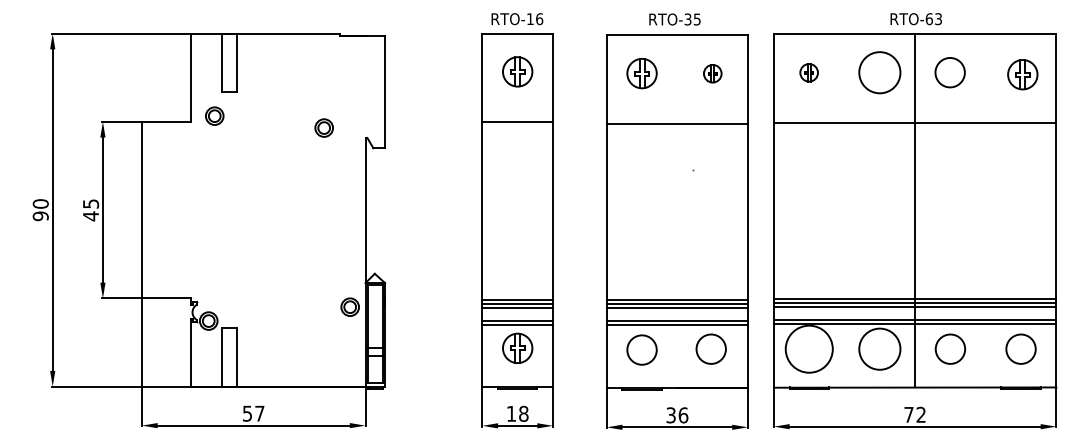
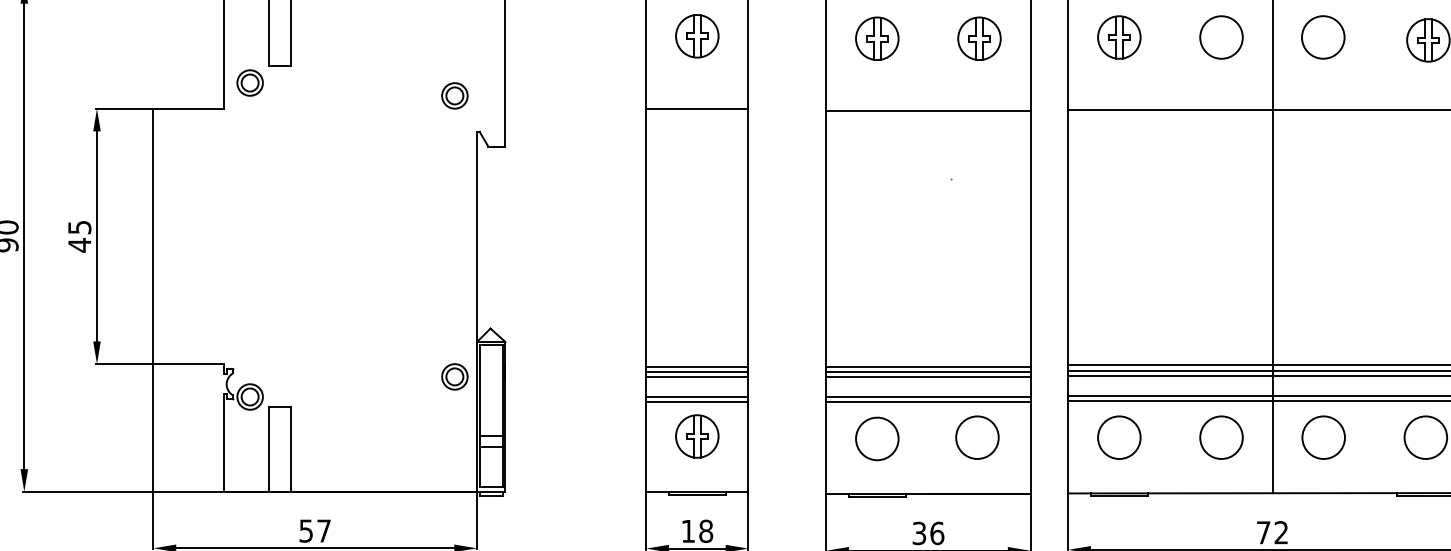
part: (808, 72) -> (1118, 37), size x1.67
circle: (879, 72) -> (1220, 37), size x0.71
part: (712, 73) -> (979, 38), size x1.67
part: (214, 115) -> (249, 82), moved
part: (323, 127) -> (453, 95), moved
circle: (808, 348) -> (1118, 436), size x0.62
circle: (879, 348) -> (1220, 436), size x0.71

